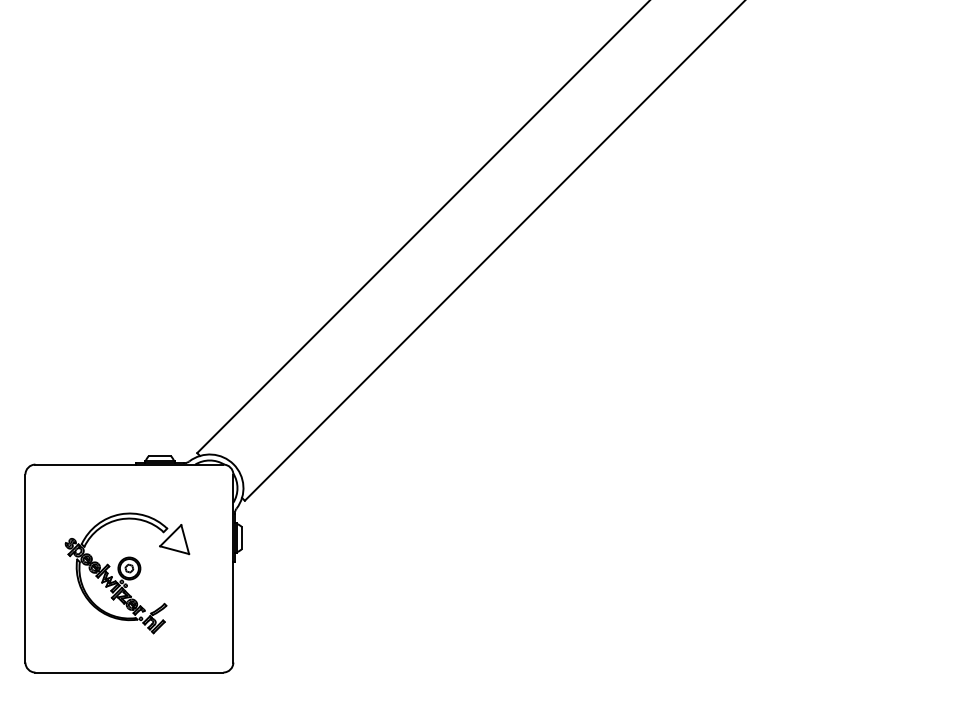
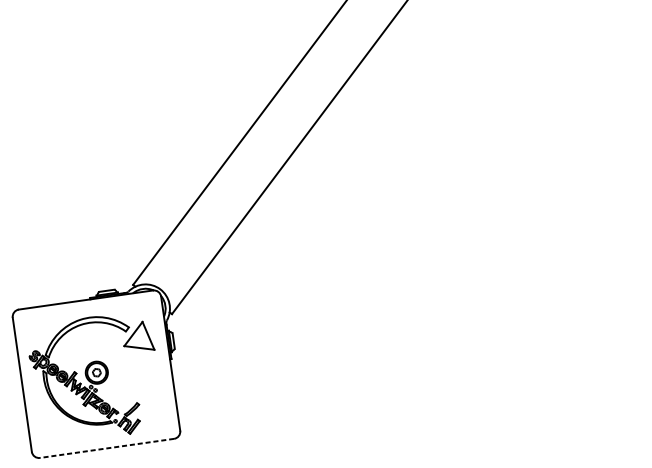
part: (127, 573) -> (95, 377), size x1.4
line: (129, 672) -> (107, 448), solid -> dashed

